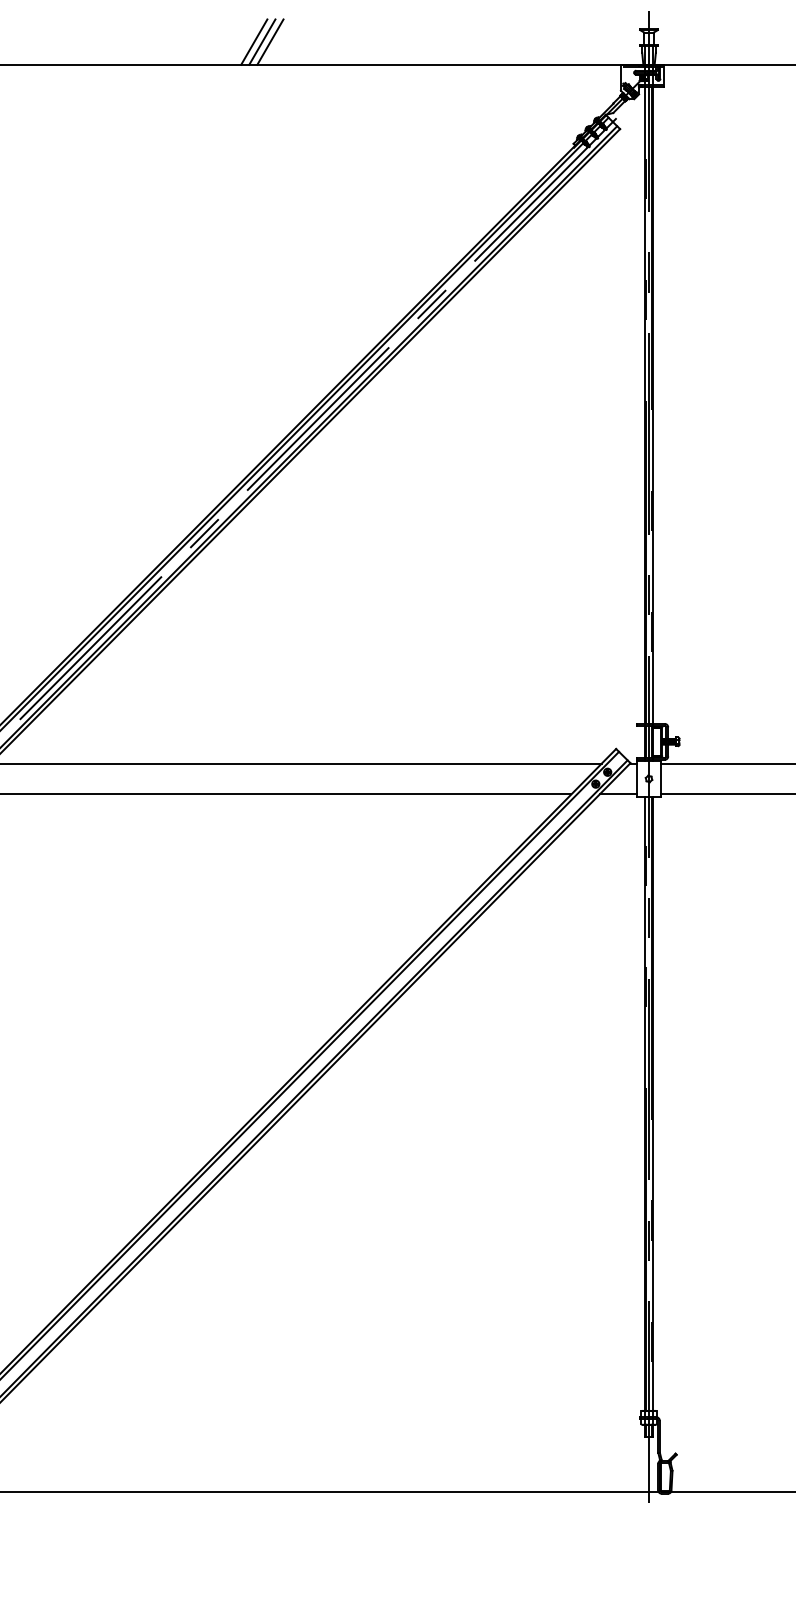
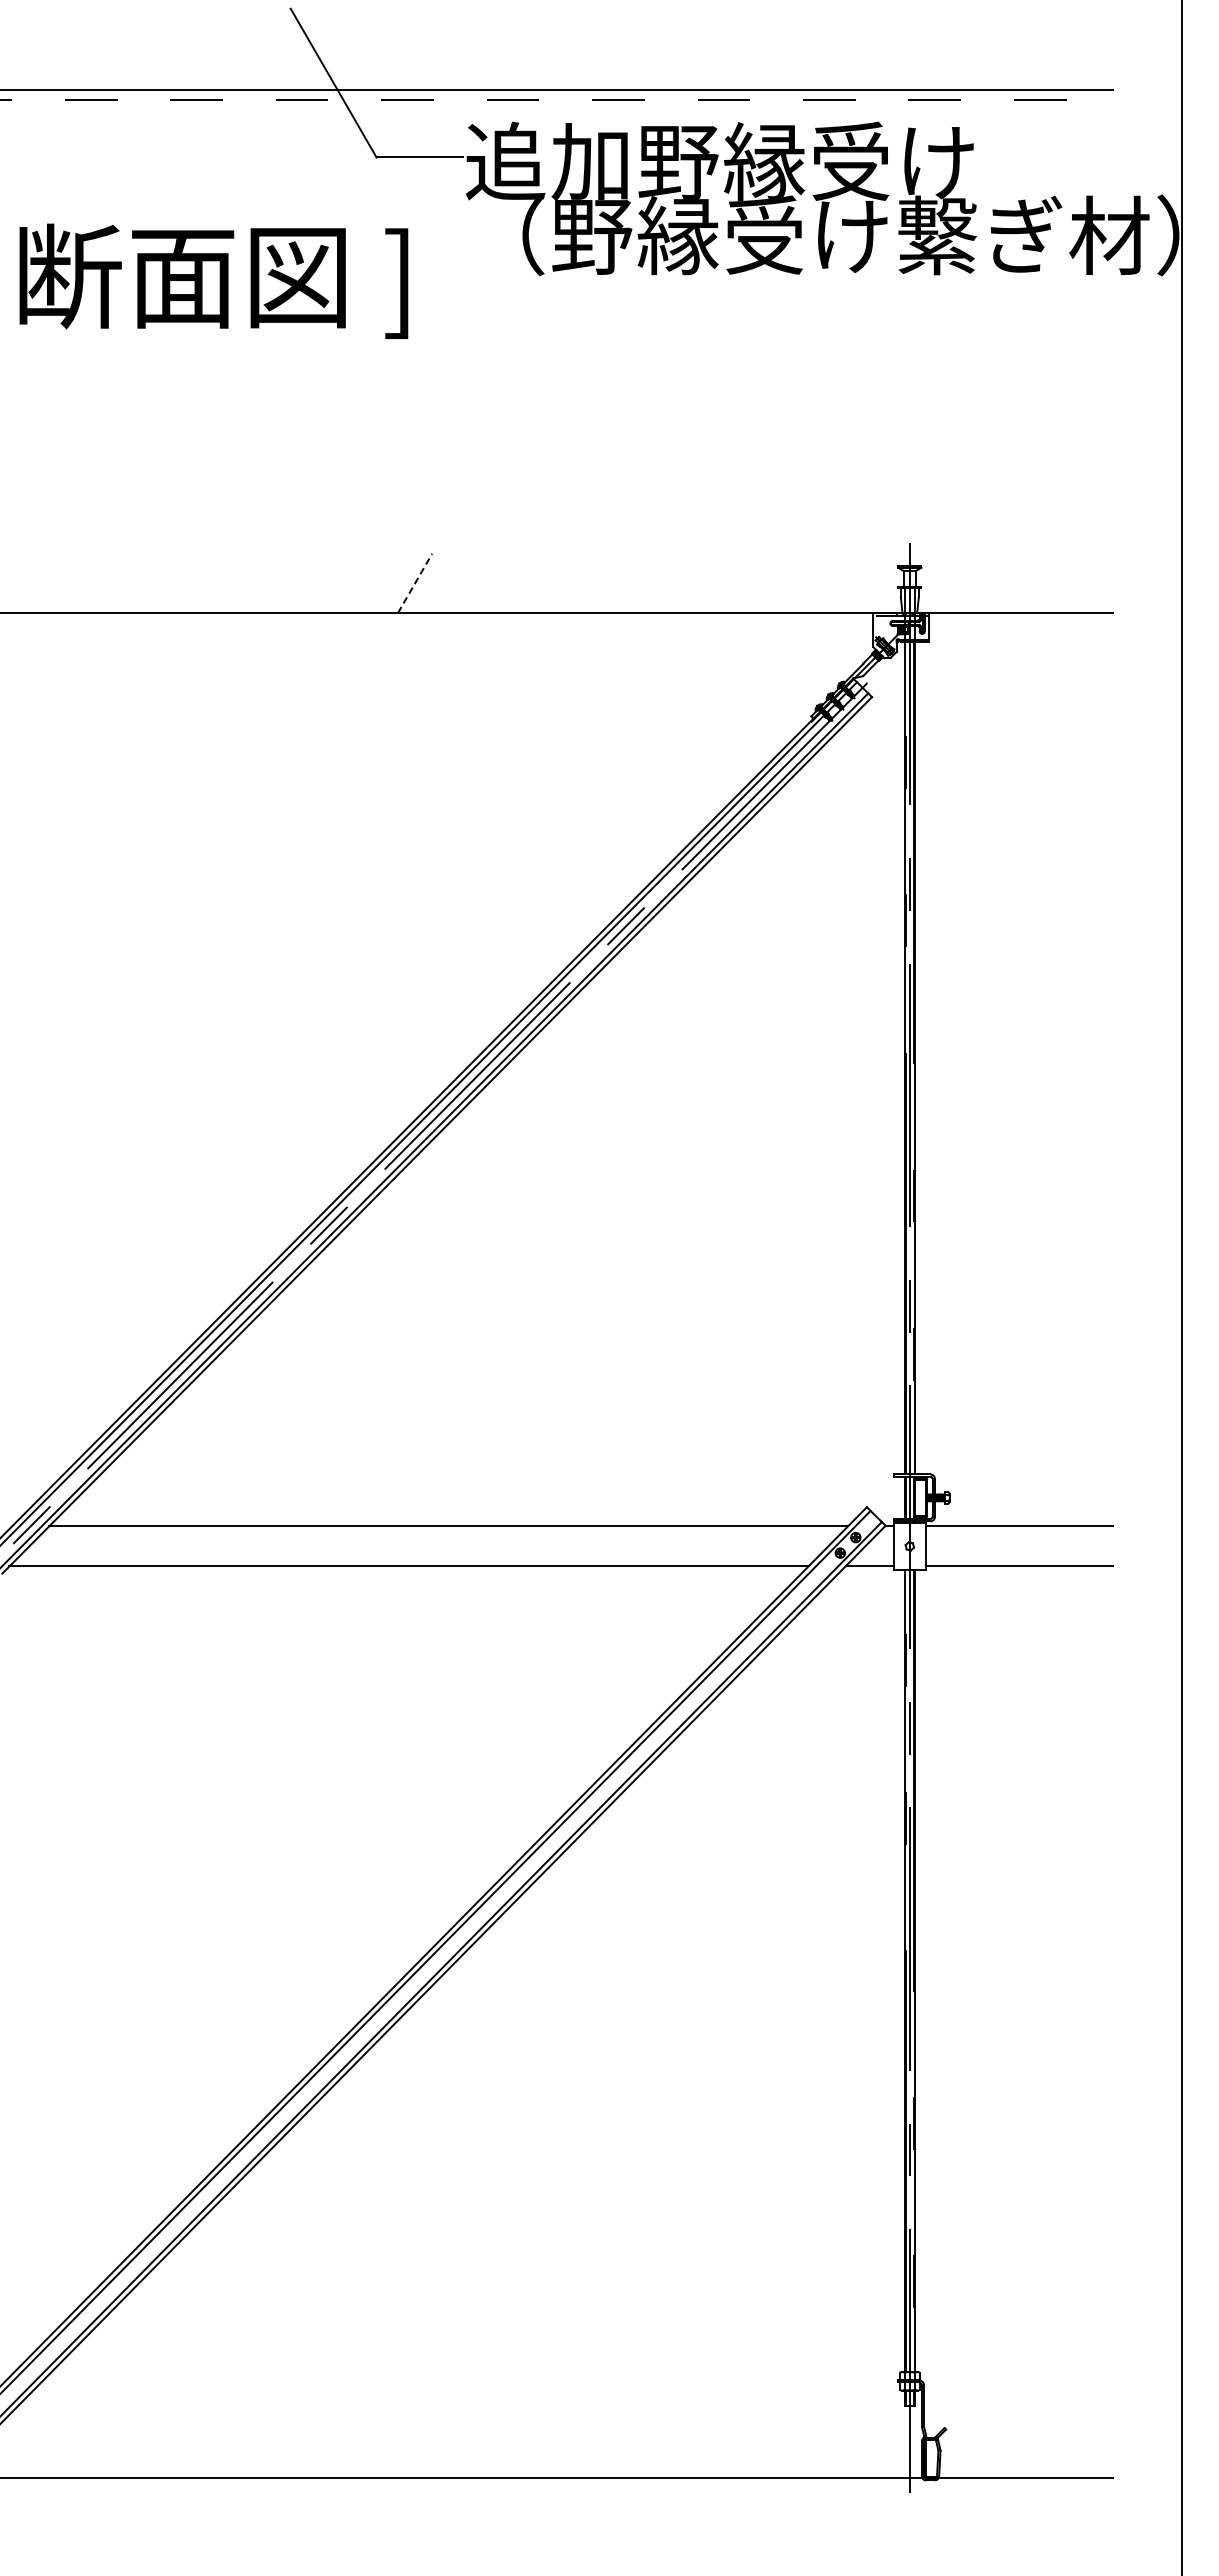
line: (253, 42) -> (393, 583), removed
line: (262, 42) -> (404, 583), removed
line: (270, 42) -> (415, 583), solid -> dashed

